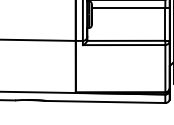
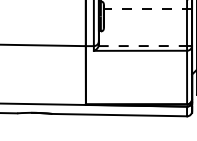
line: (130, 8) -> (147, 9), solid -> dashed
line: (126, 40) -> (143, 45), solid -> dashed

